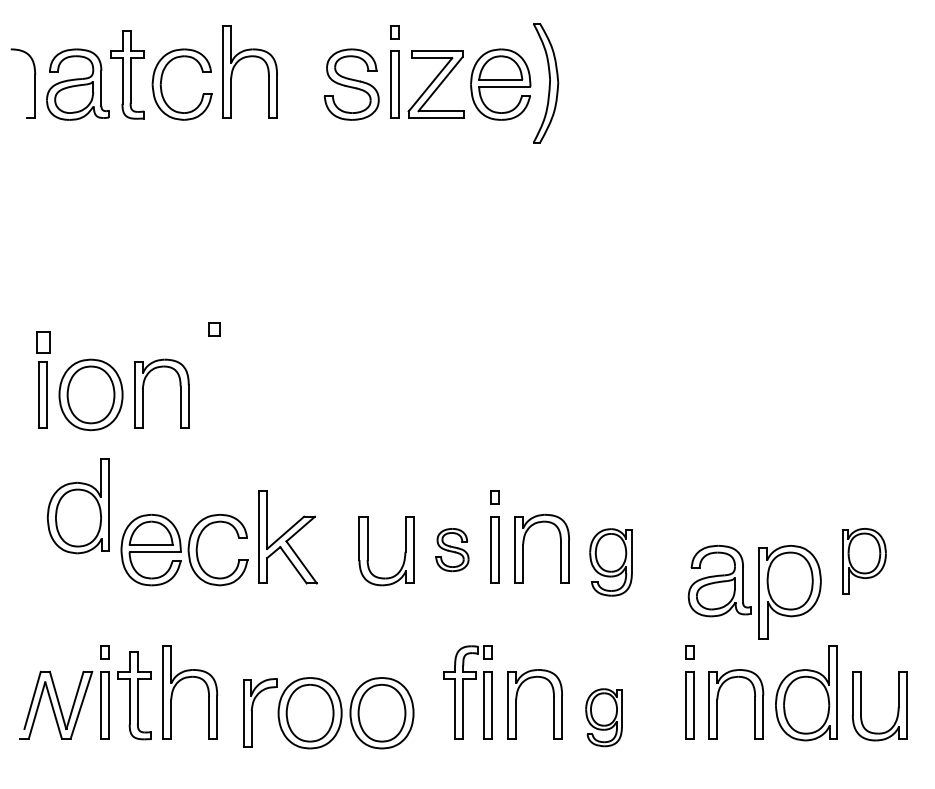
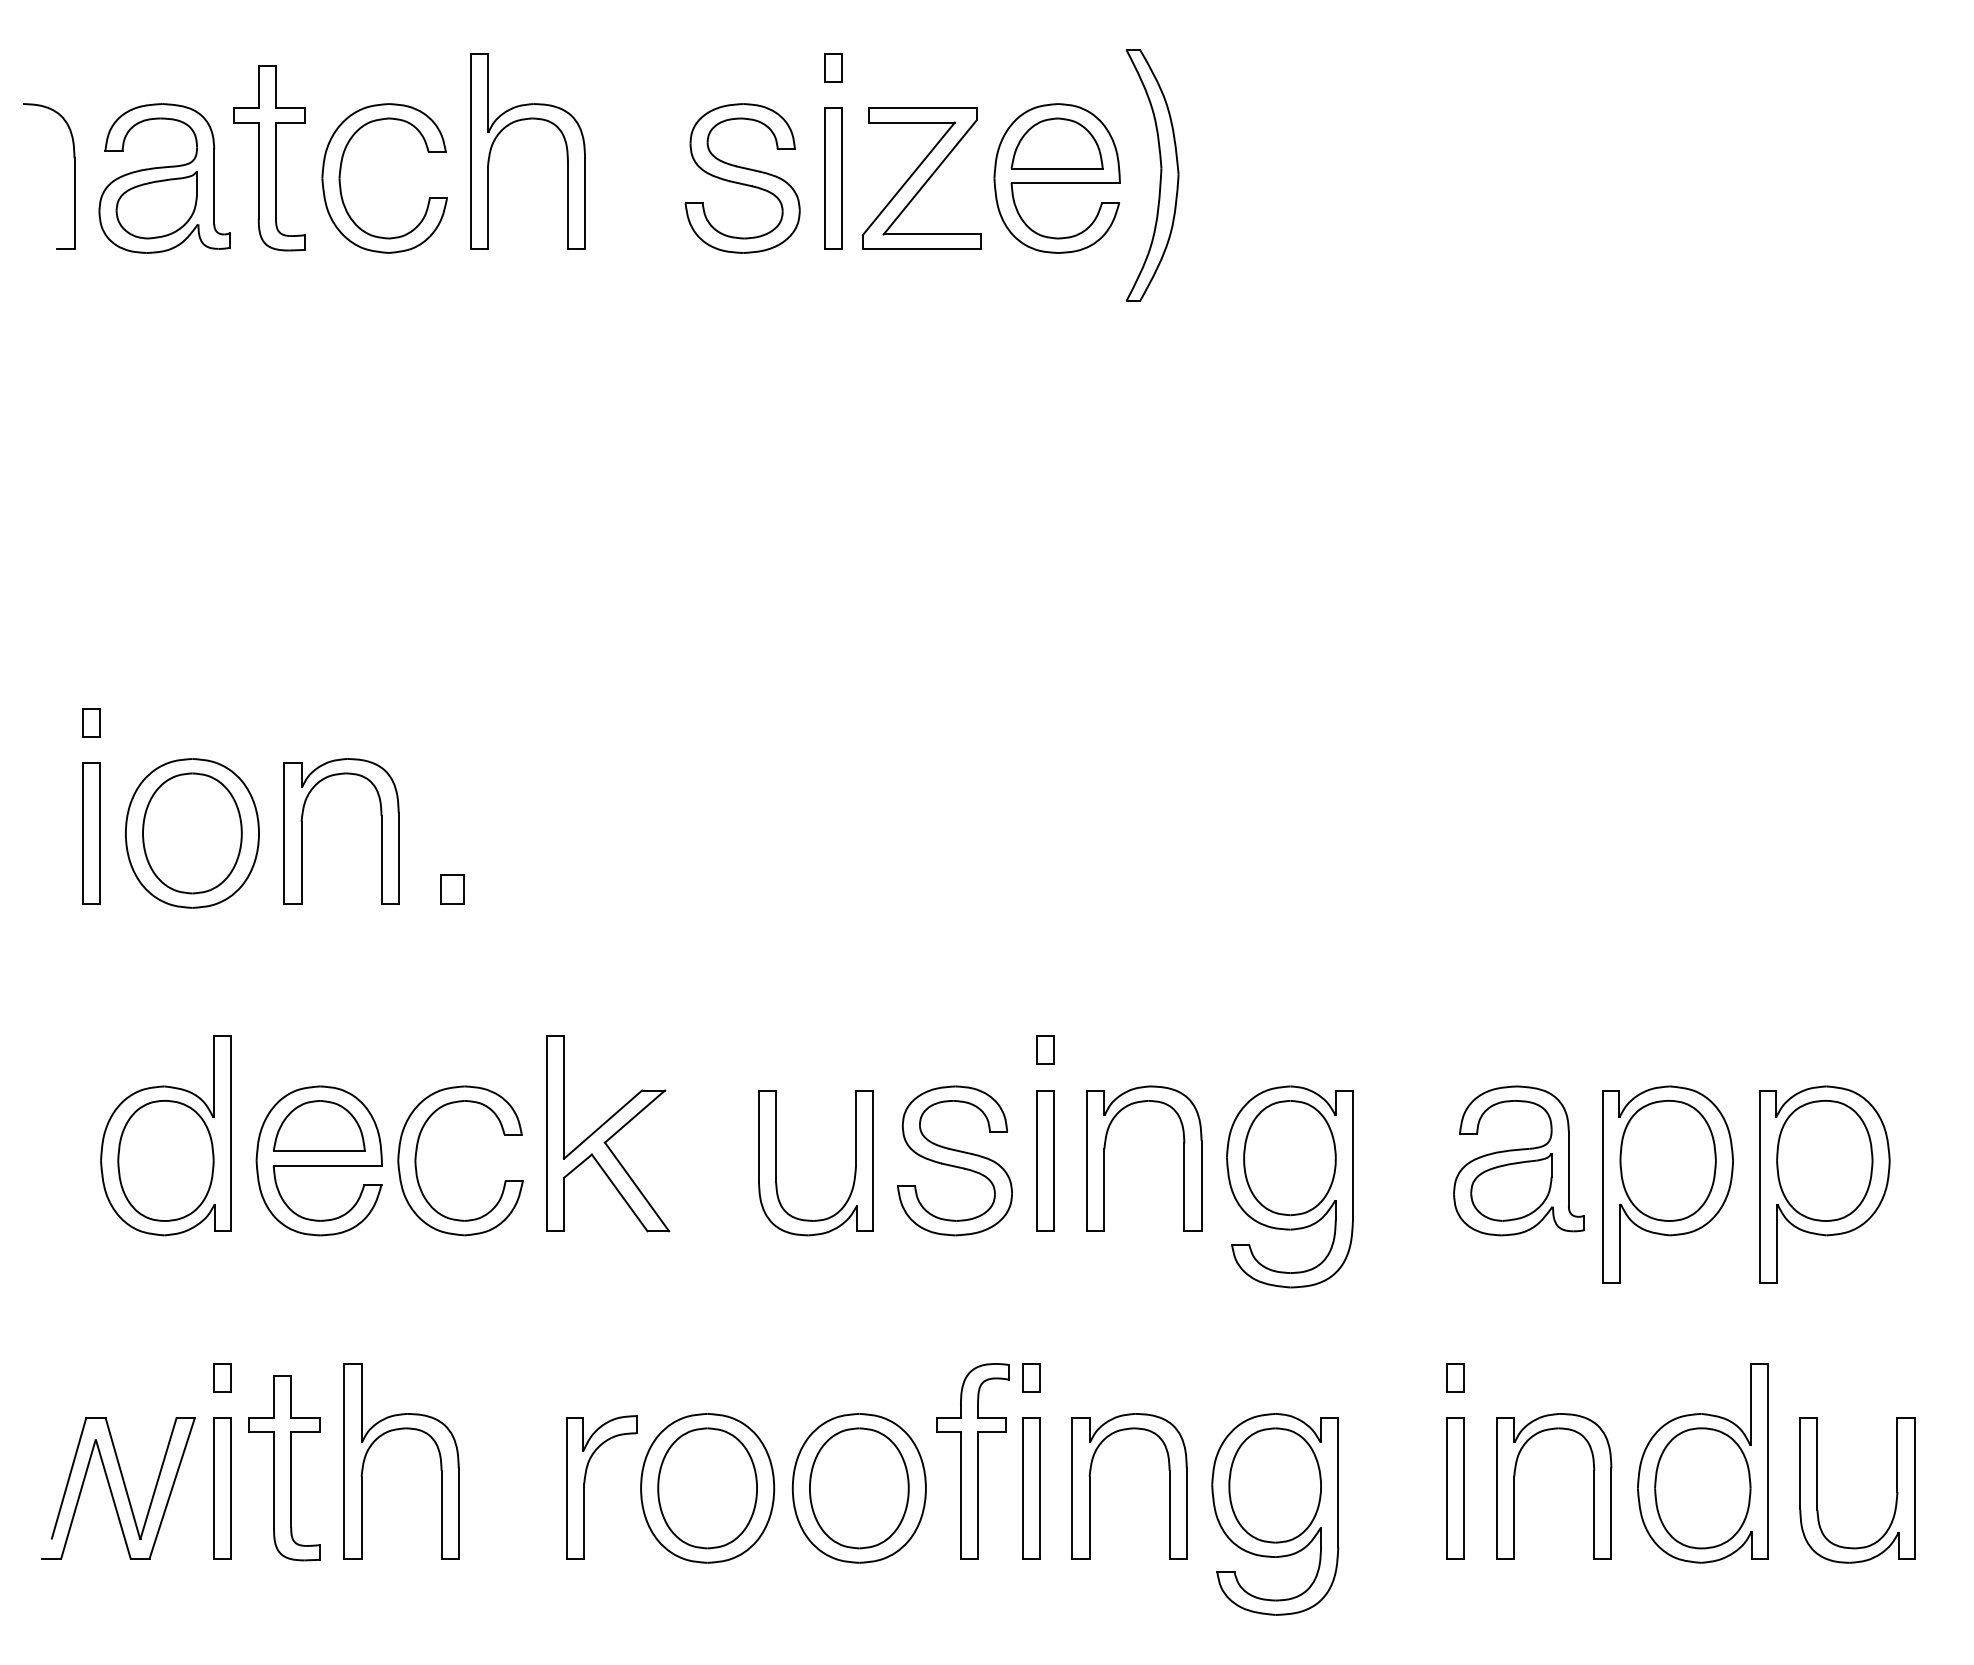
part: (214, 329) -> (452, 889), moved
part: (42, 342) -> (89, 722), size x0.62
part: (77, 506) -> (163, 1136), moved
part: (452, 549) -> (955, 1159), size x1.67
part: (864, 561) -> (1824, 1185), size x1.43
part: (610, 562) -> (1288, 1187), size x1.43
part: (754, 591) -> (1592, 1182), moved
part: (328, 713) -> (746, 1488), moved
part: (603, 717) -> (1274, 1514), size x1.67

